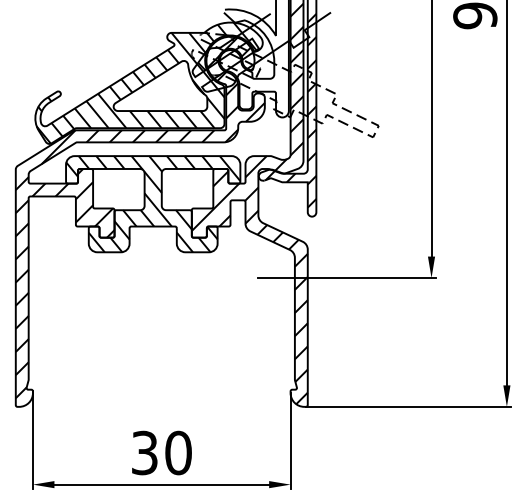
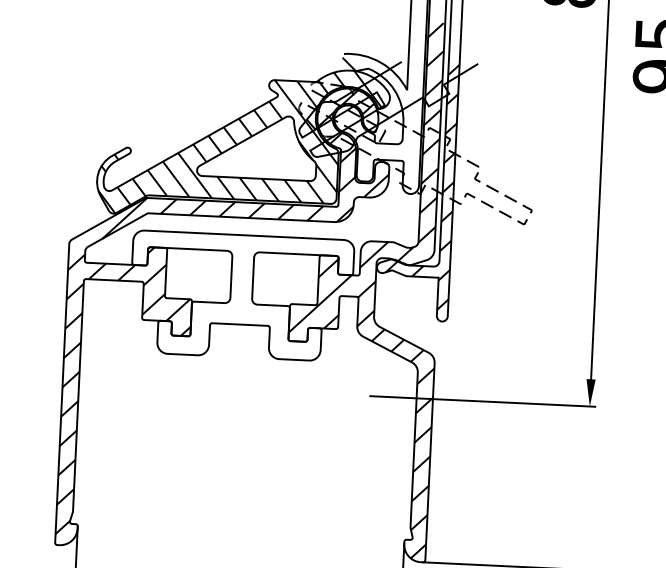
hatch: (153, 204) -> (241, 296), removed

